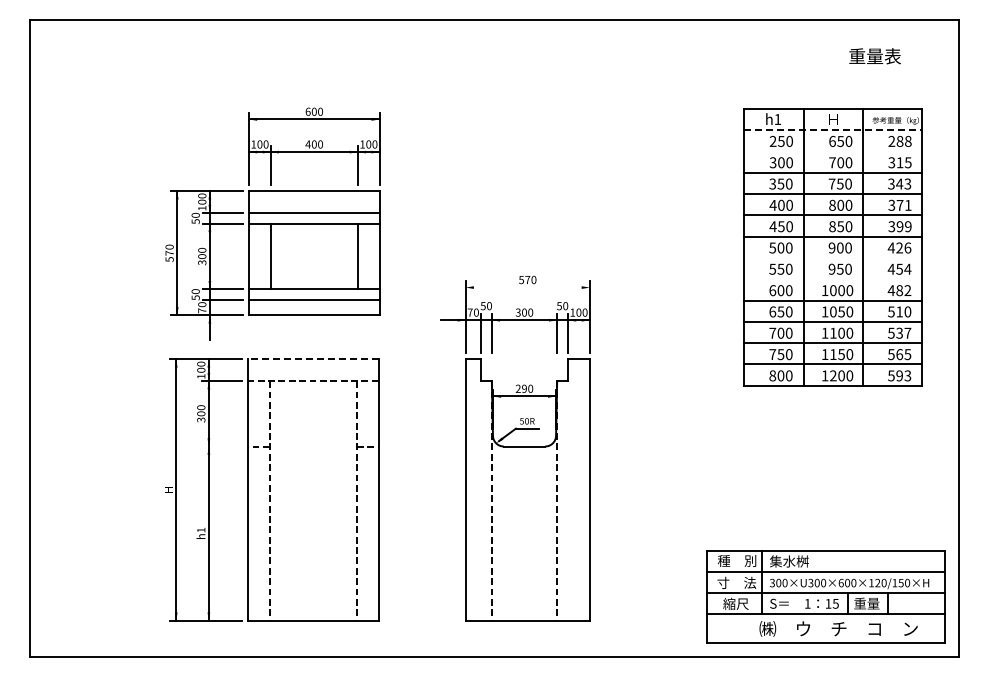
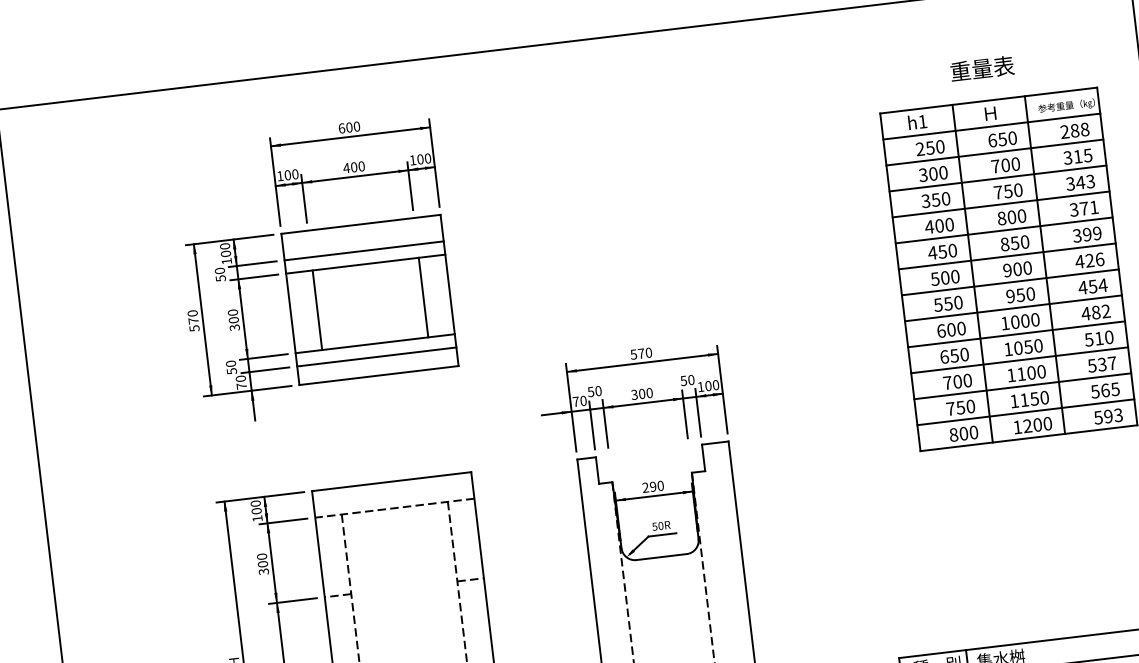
text: (874, 56) -> (981, 69), moved
line: (833, 130) -> (992, 127), dashed -> solid
line: (833, 151) -> (995, 152), added
part: (272, 223) -> (314, 269), moved
line: (833, 257) -> (1010, 281), added
line: (833, 279) -> (1013, 308), added
line: (527, 287) -> (642, 362), added
line: (312, 359) -> (390, 481), dashed -> solid
line: (221, 446) -> (292, 601), added

